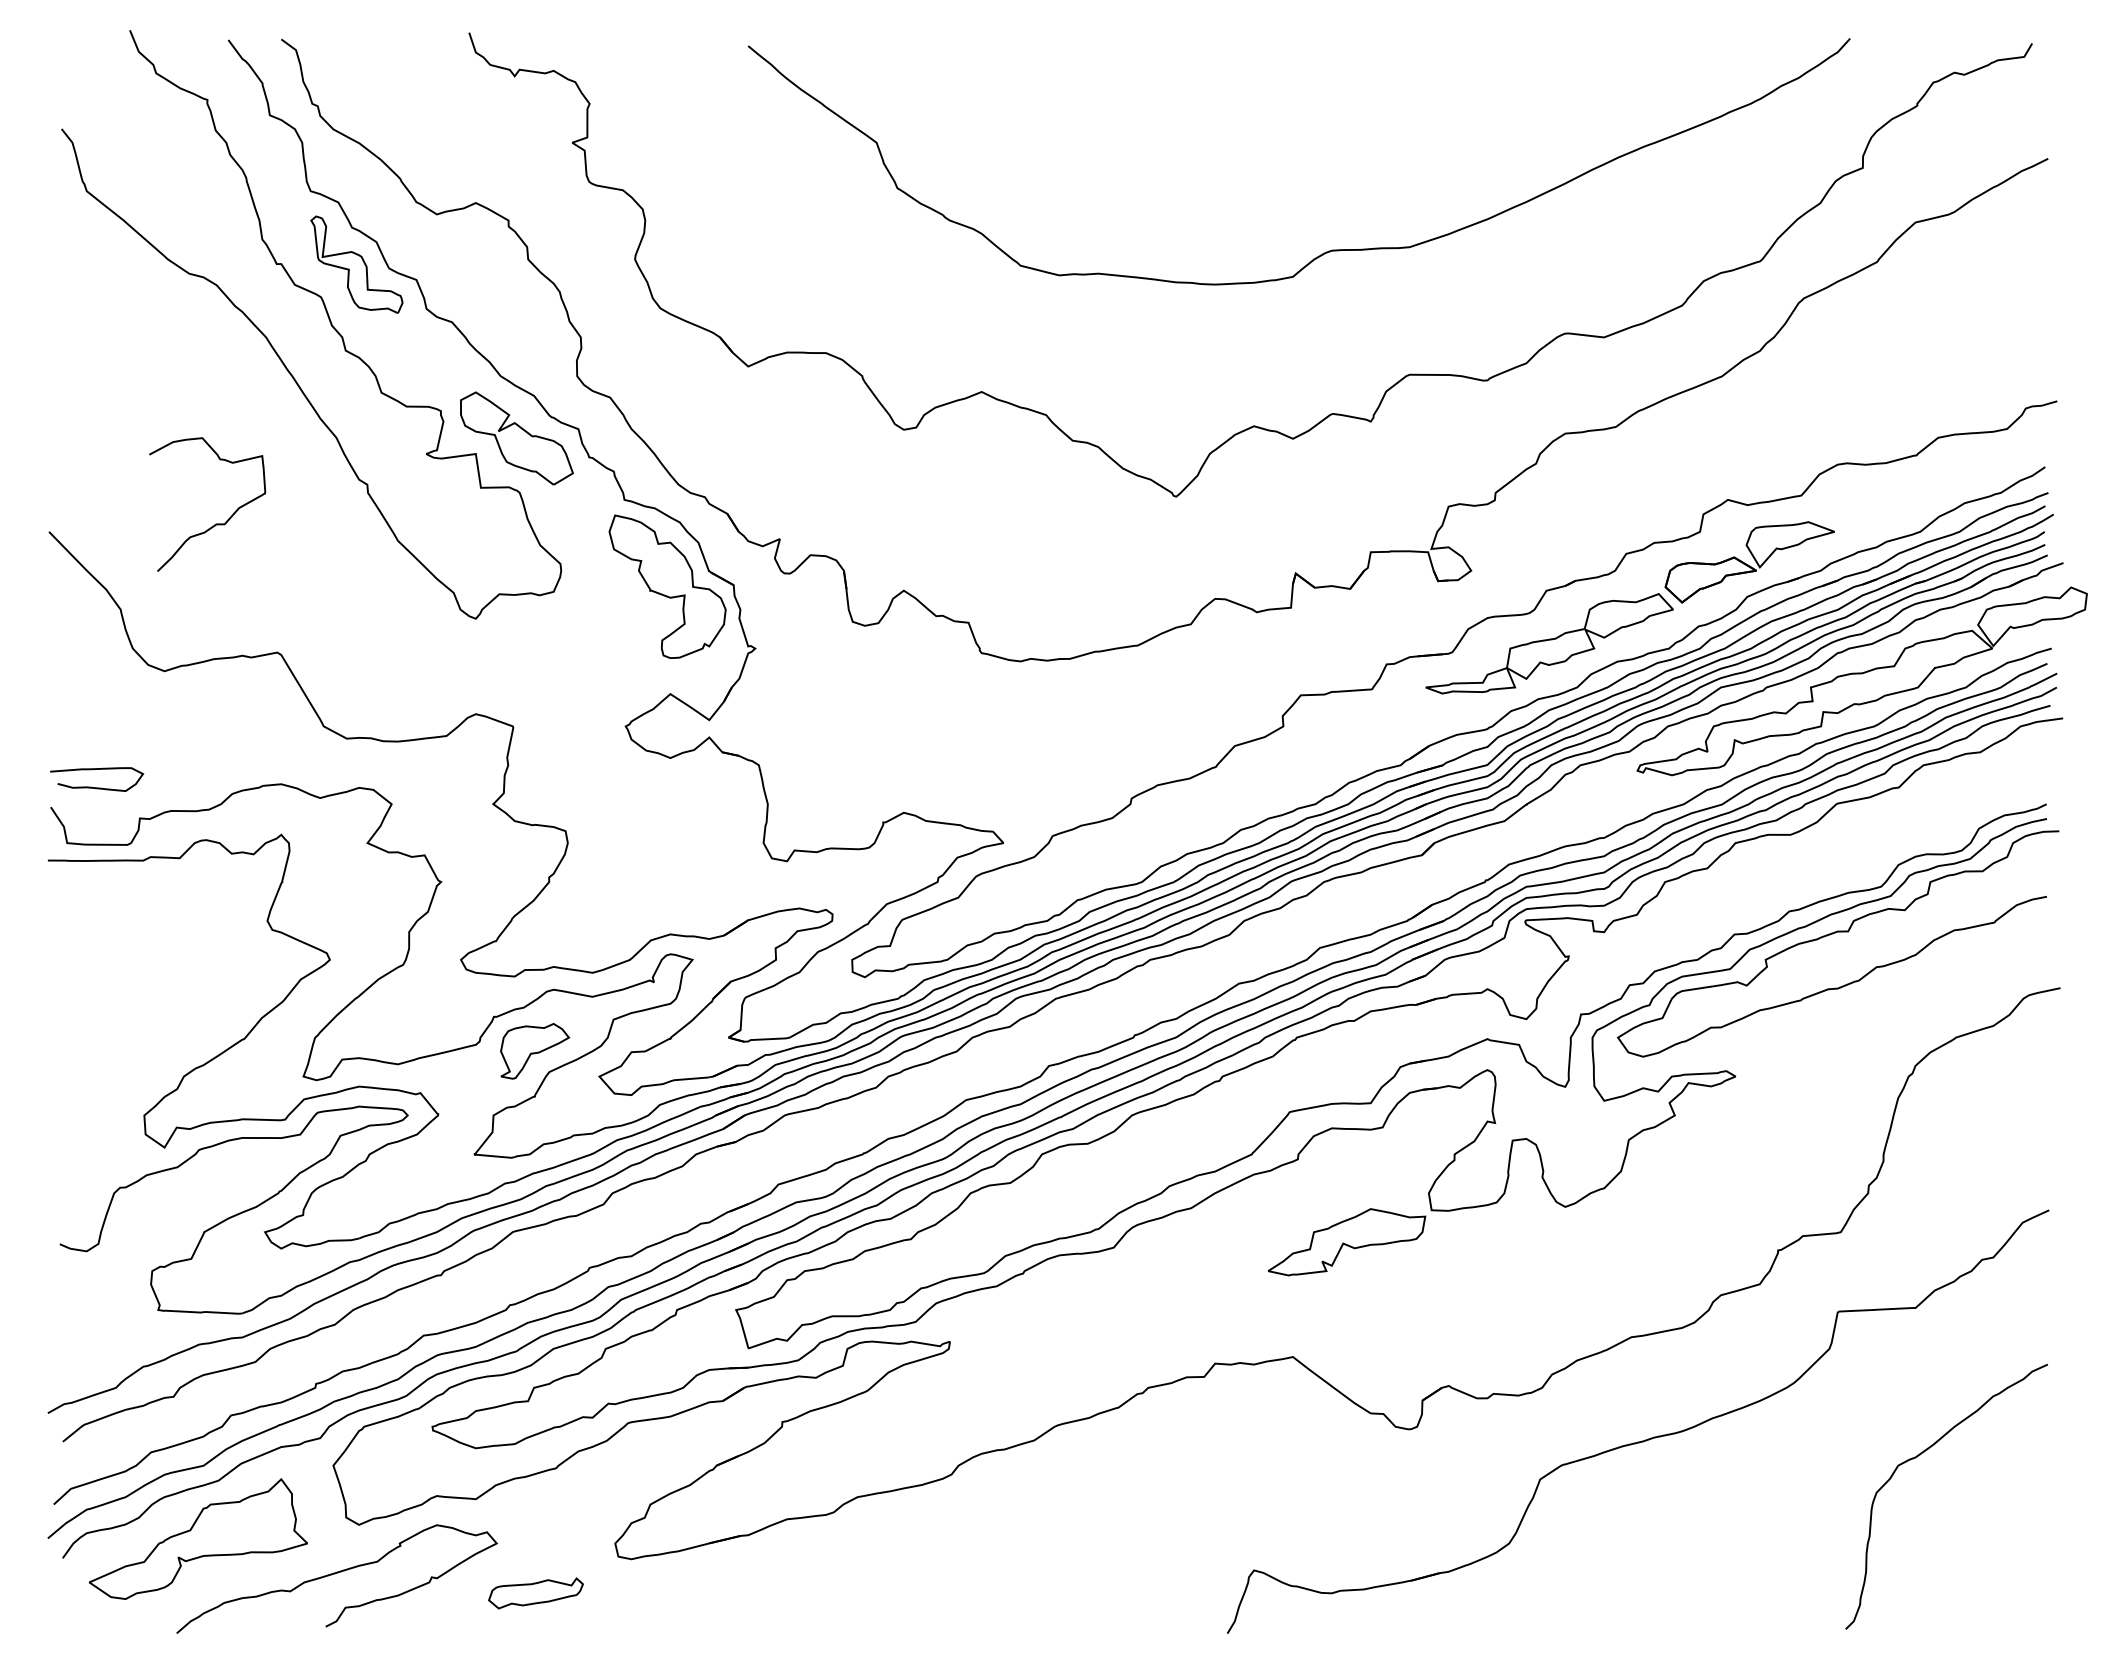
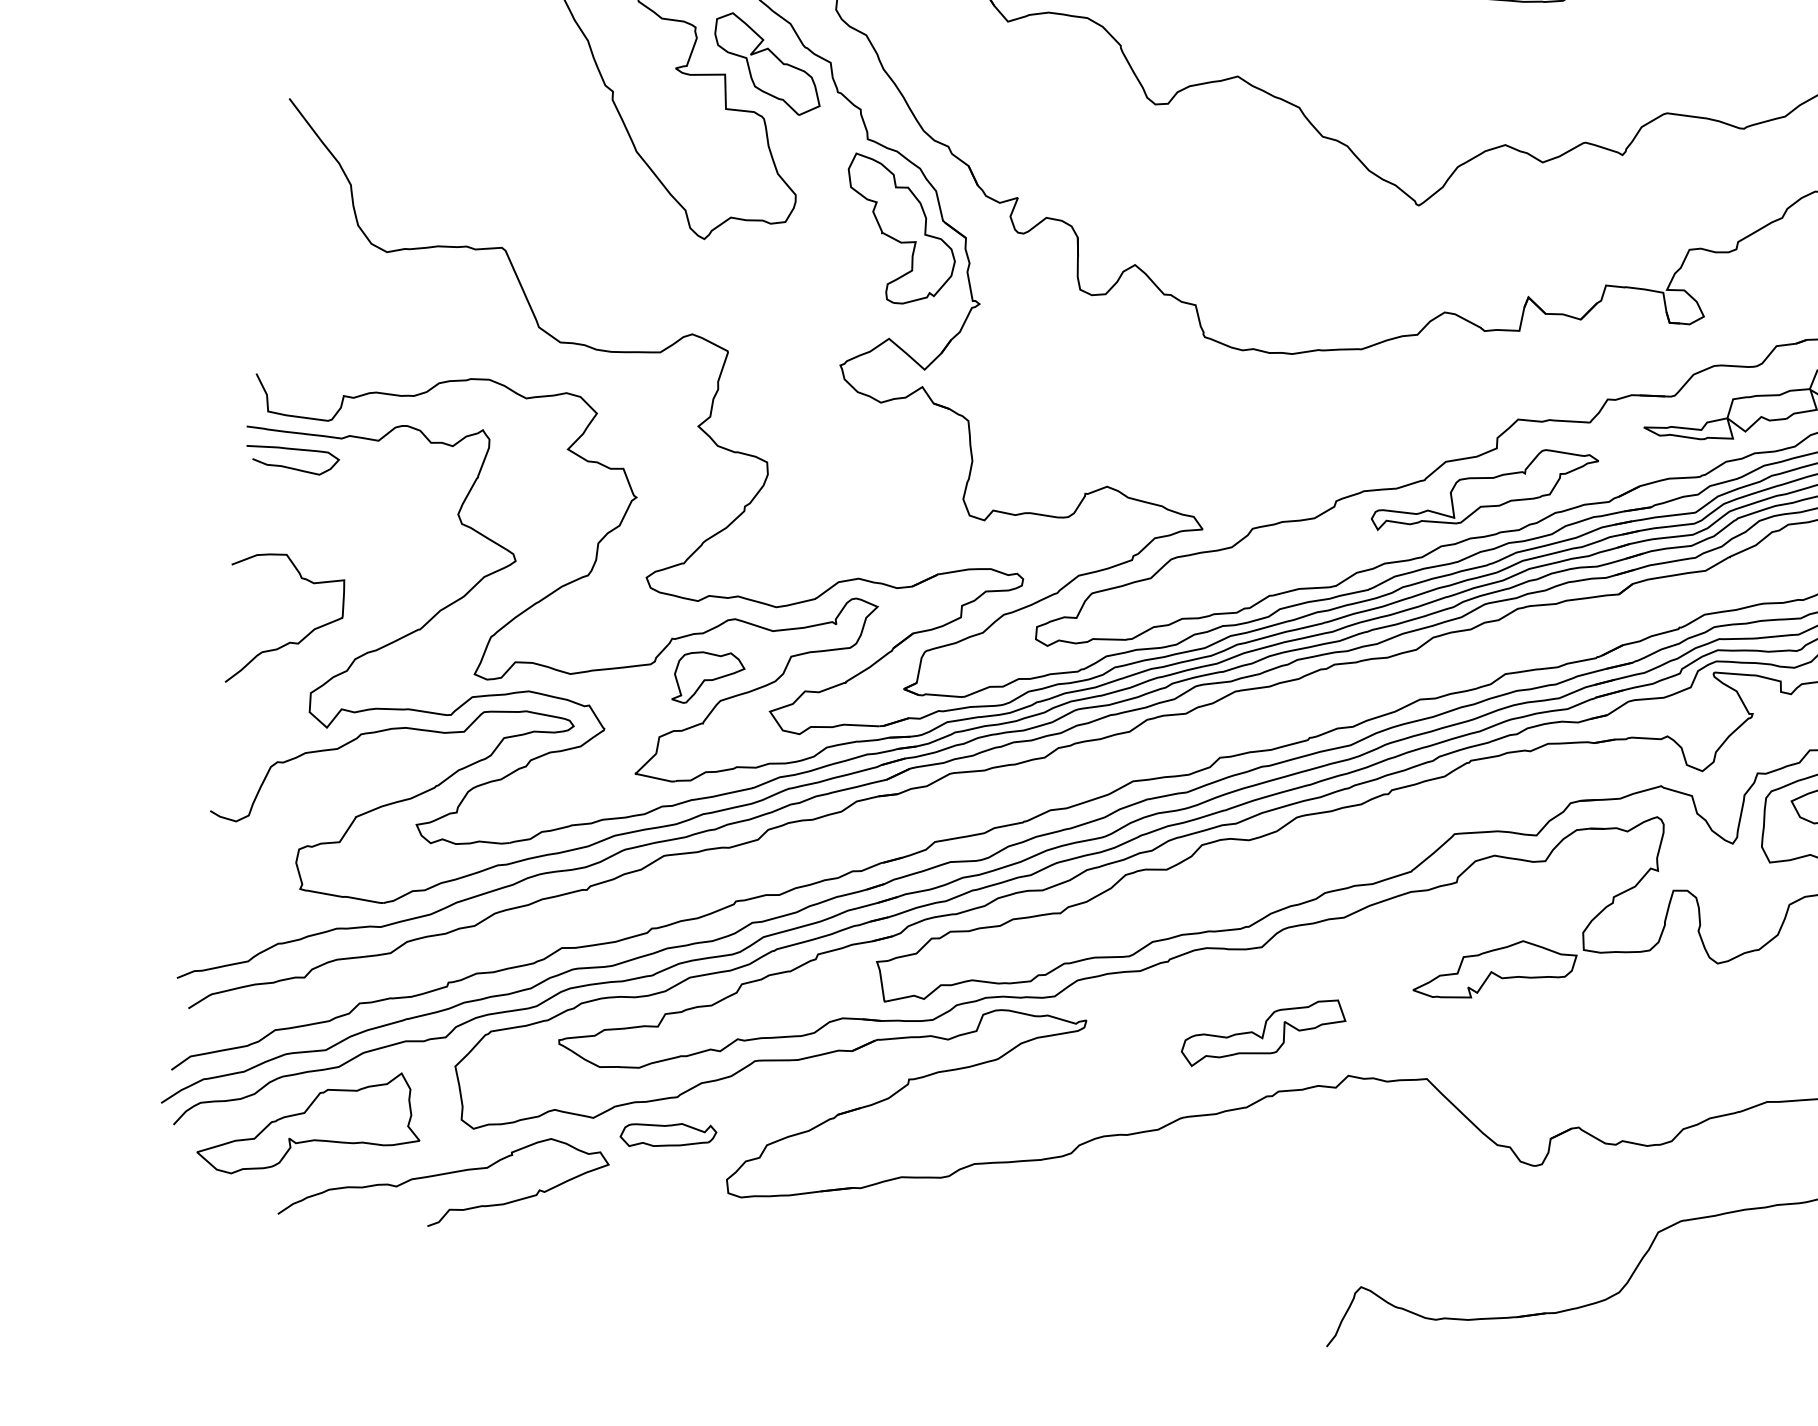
curve: (216, 523) -> (290, 641), moved
part: (1276, 771) -> (1484, 492), added
curve: (97, 787) -> (291, 467), moved
part: (1126, 1331) -> (1263, 1032), added
part: (535, 1593) -> (667, 1135), moved

